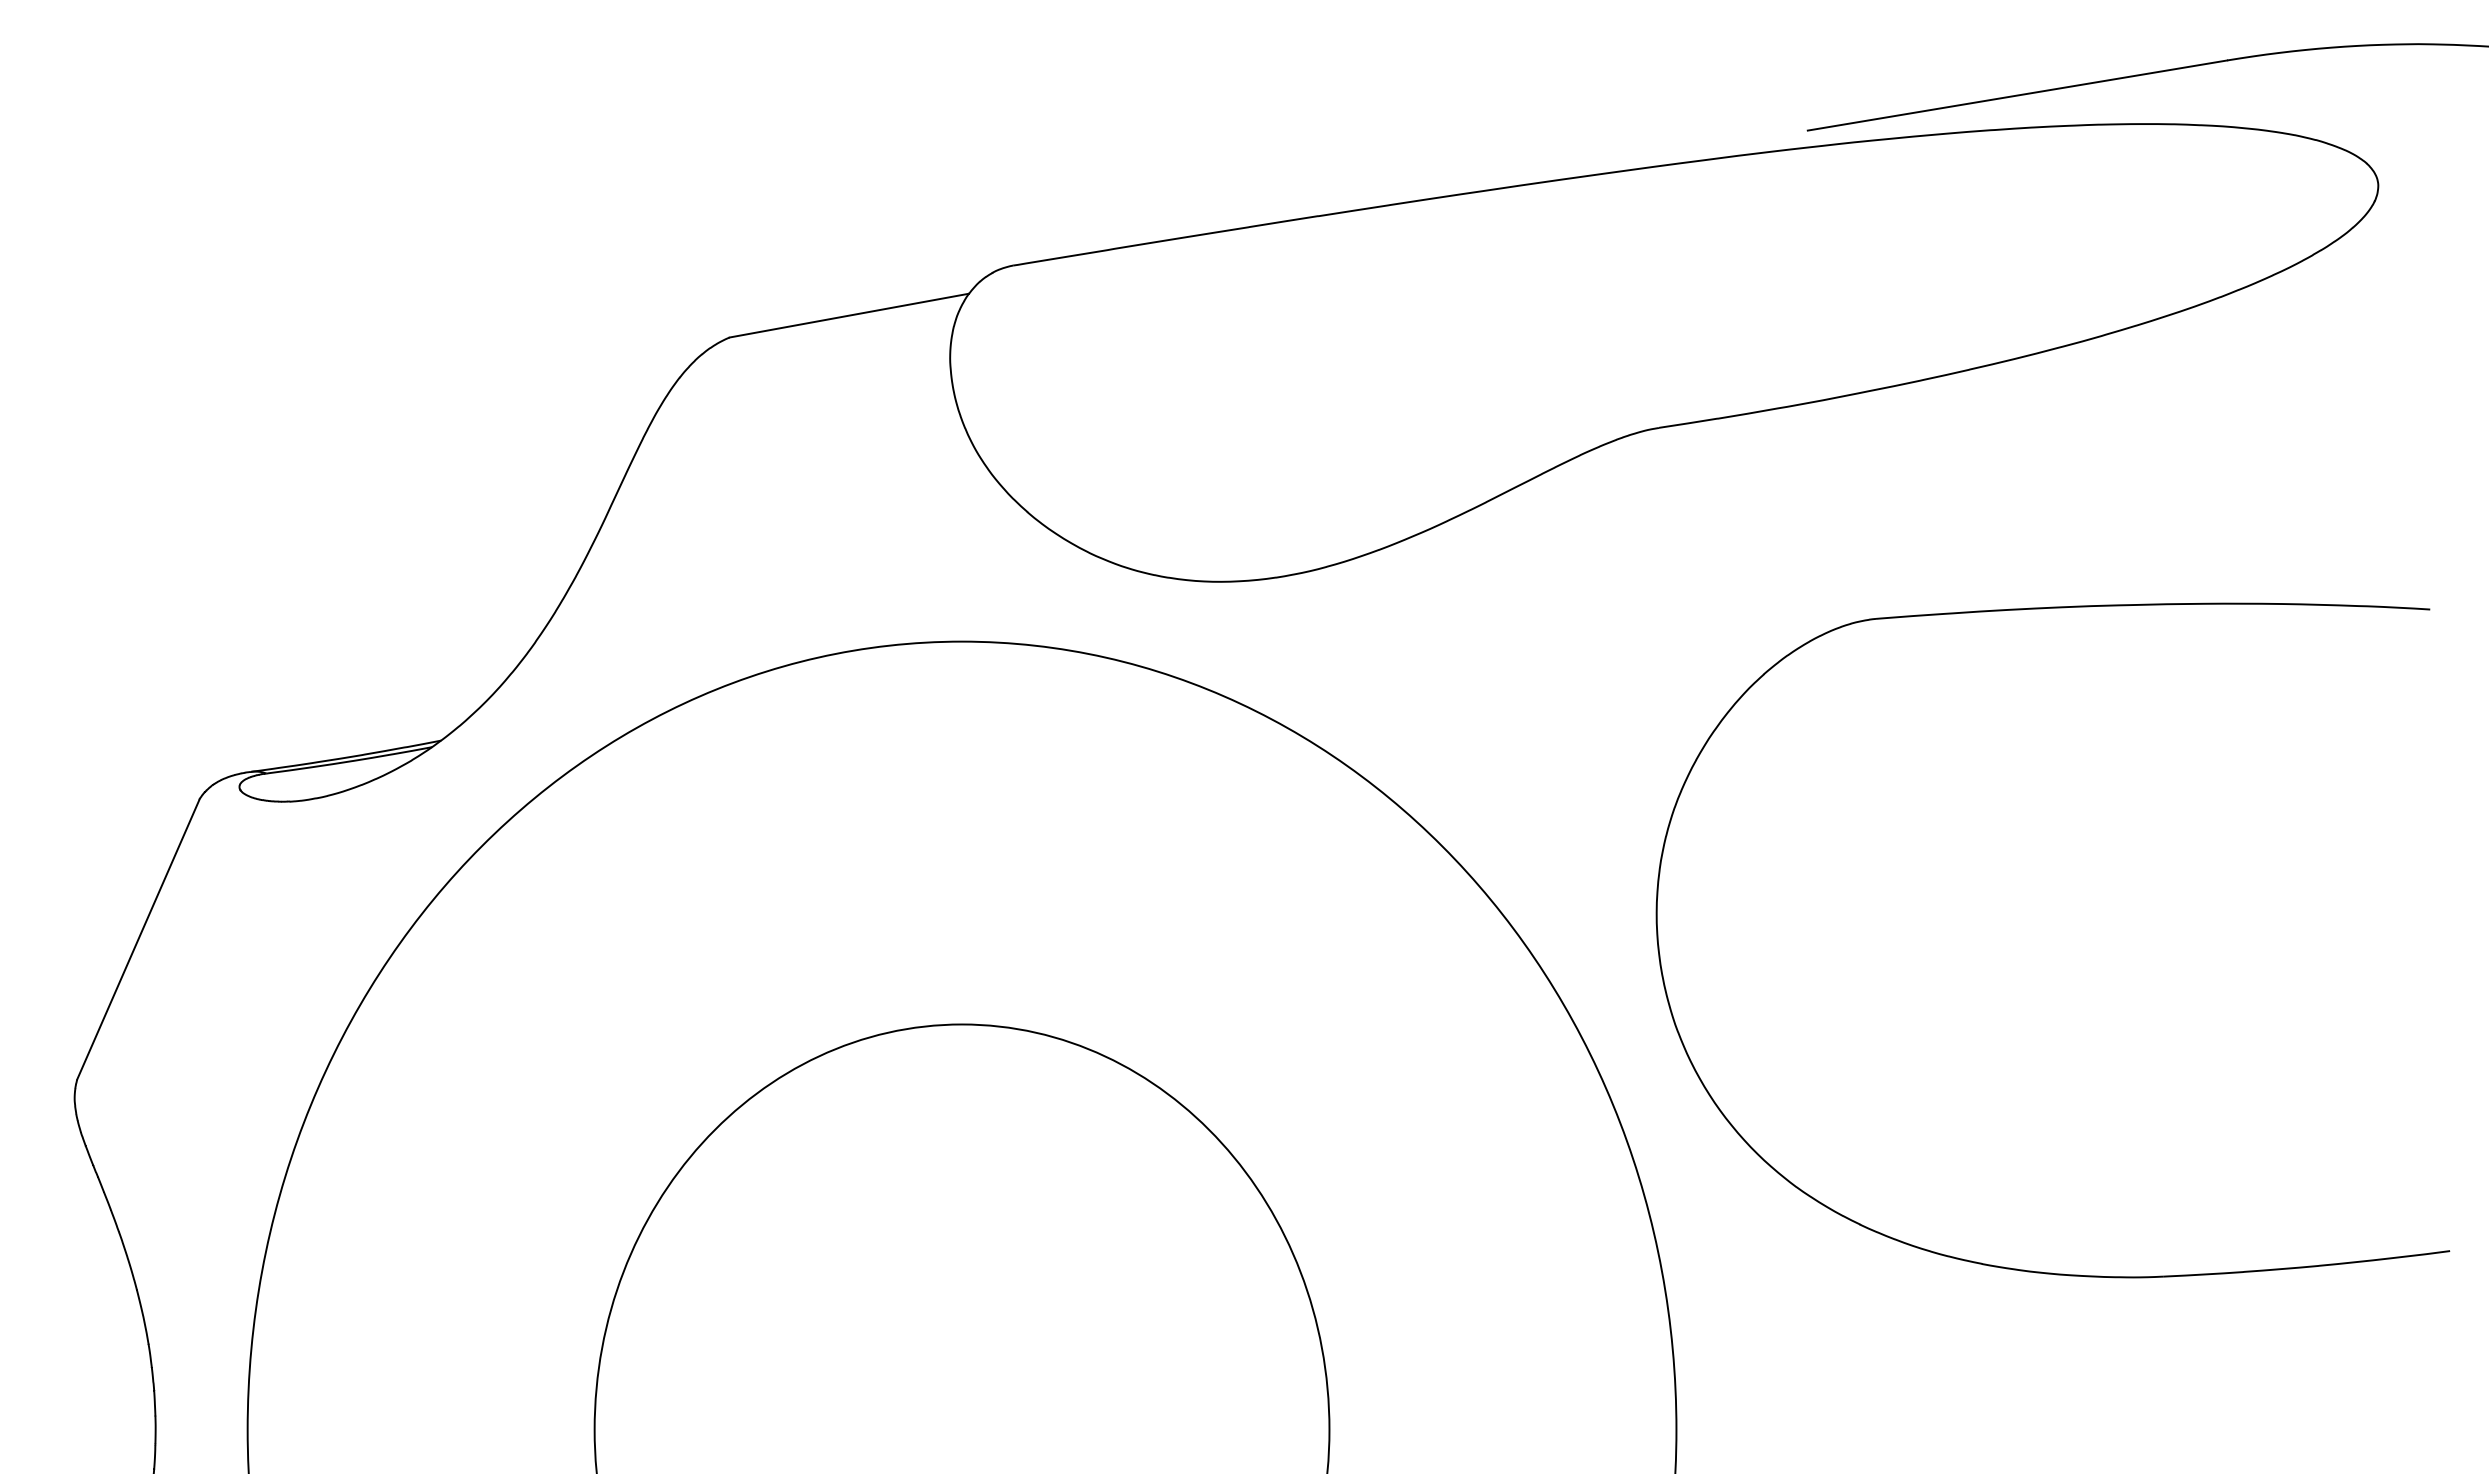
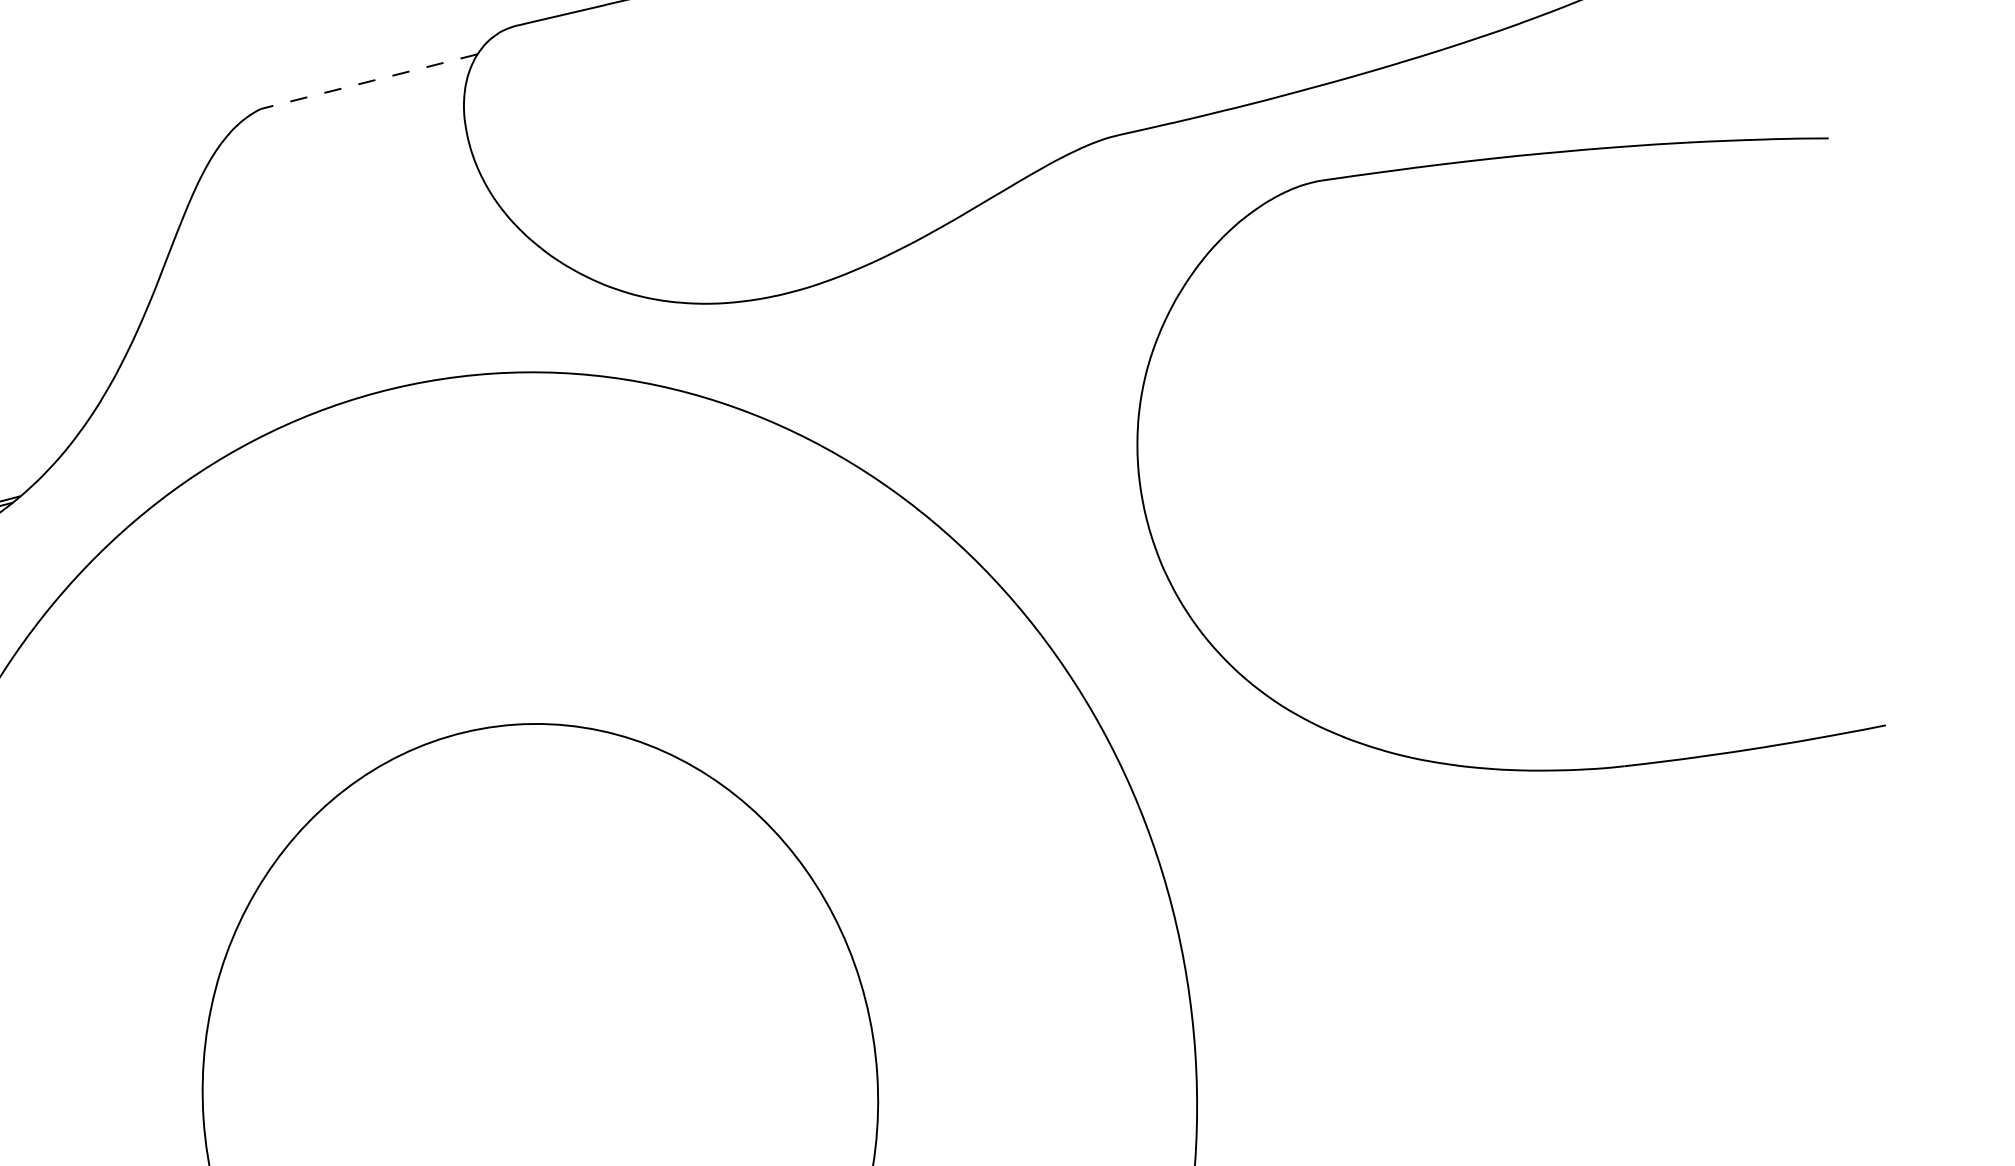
line: (849, 315) -> (369, 81), solid -> dashed
part: (1997, 1265) -> (1471, 766), moved

